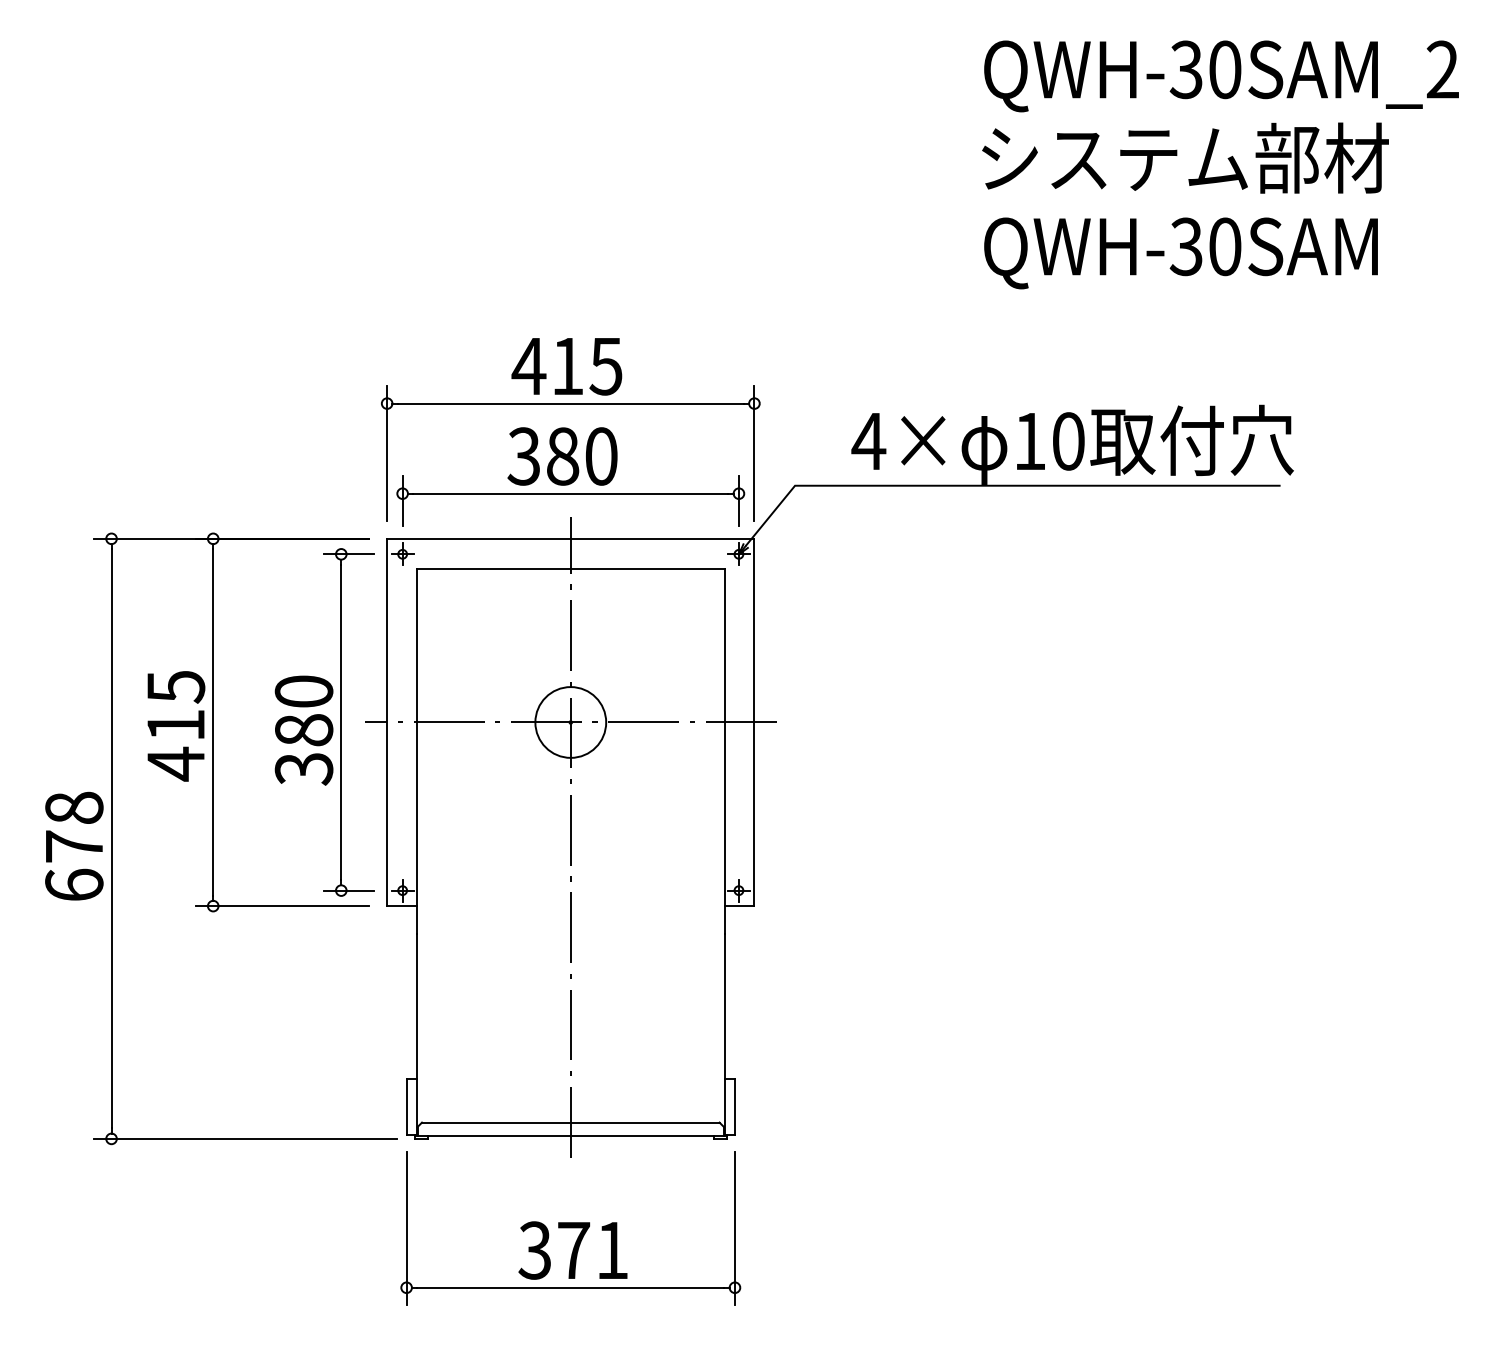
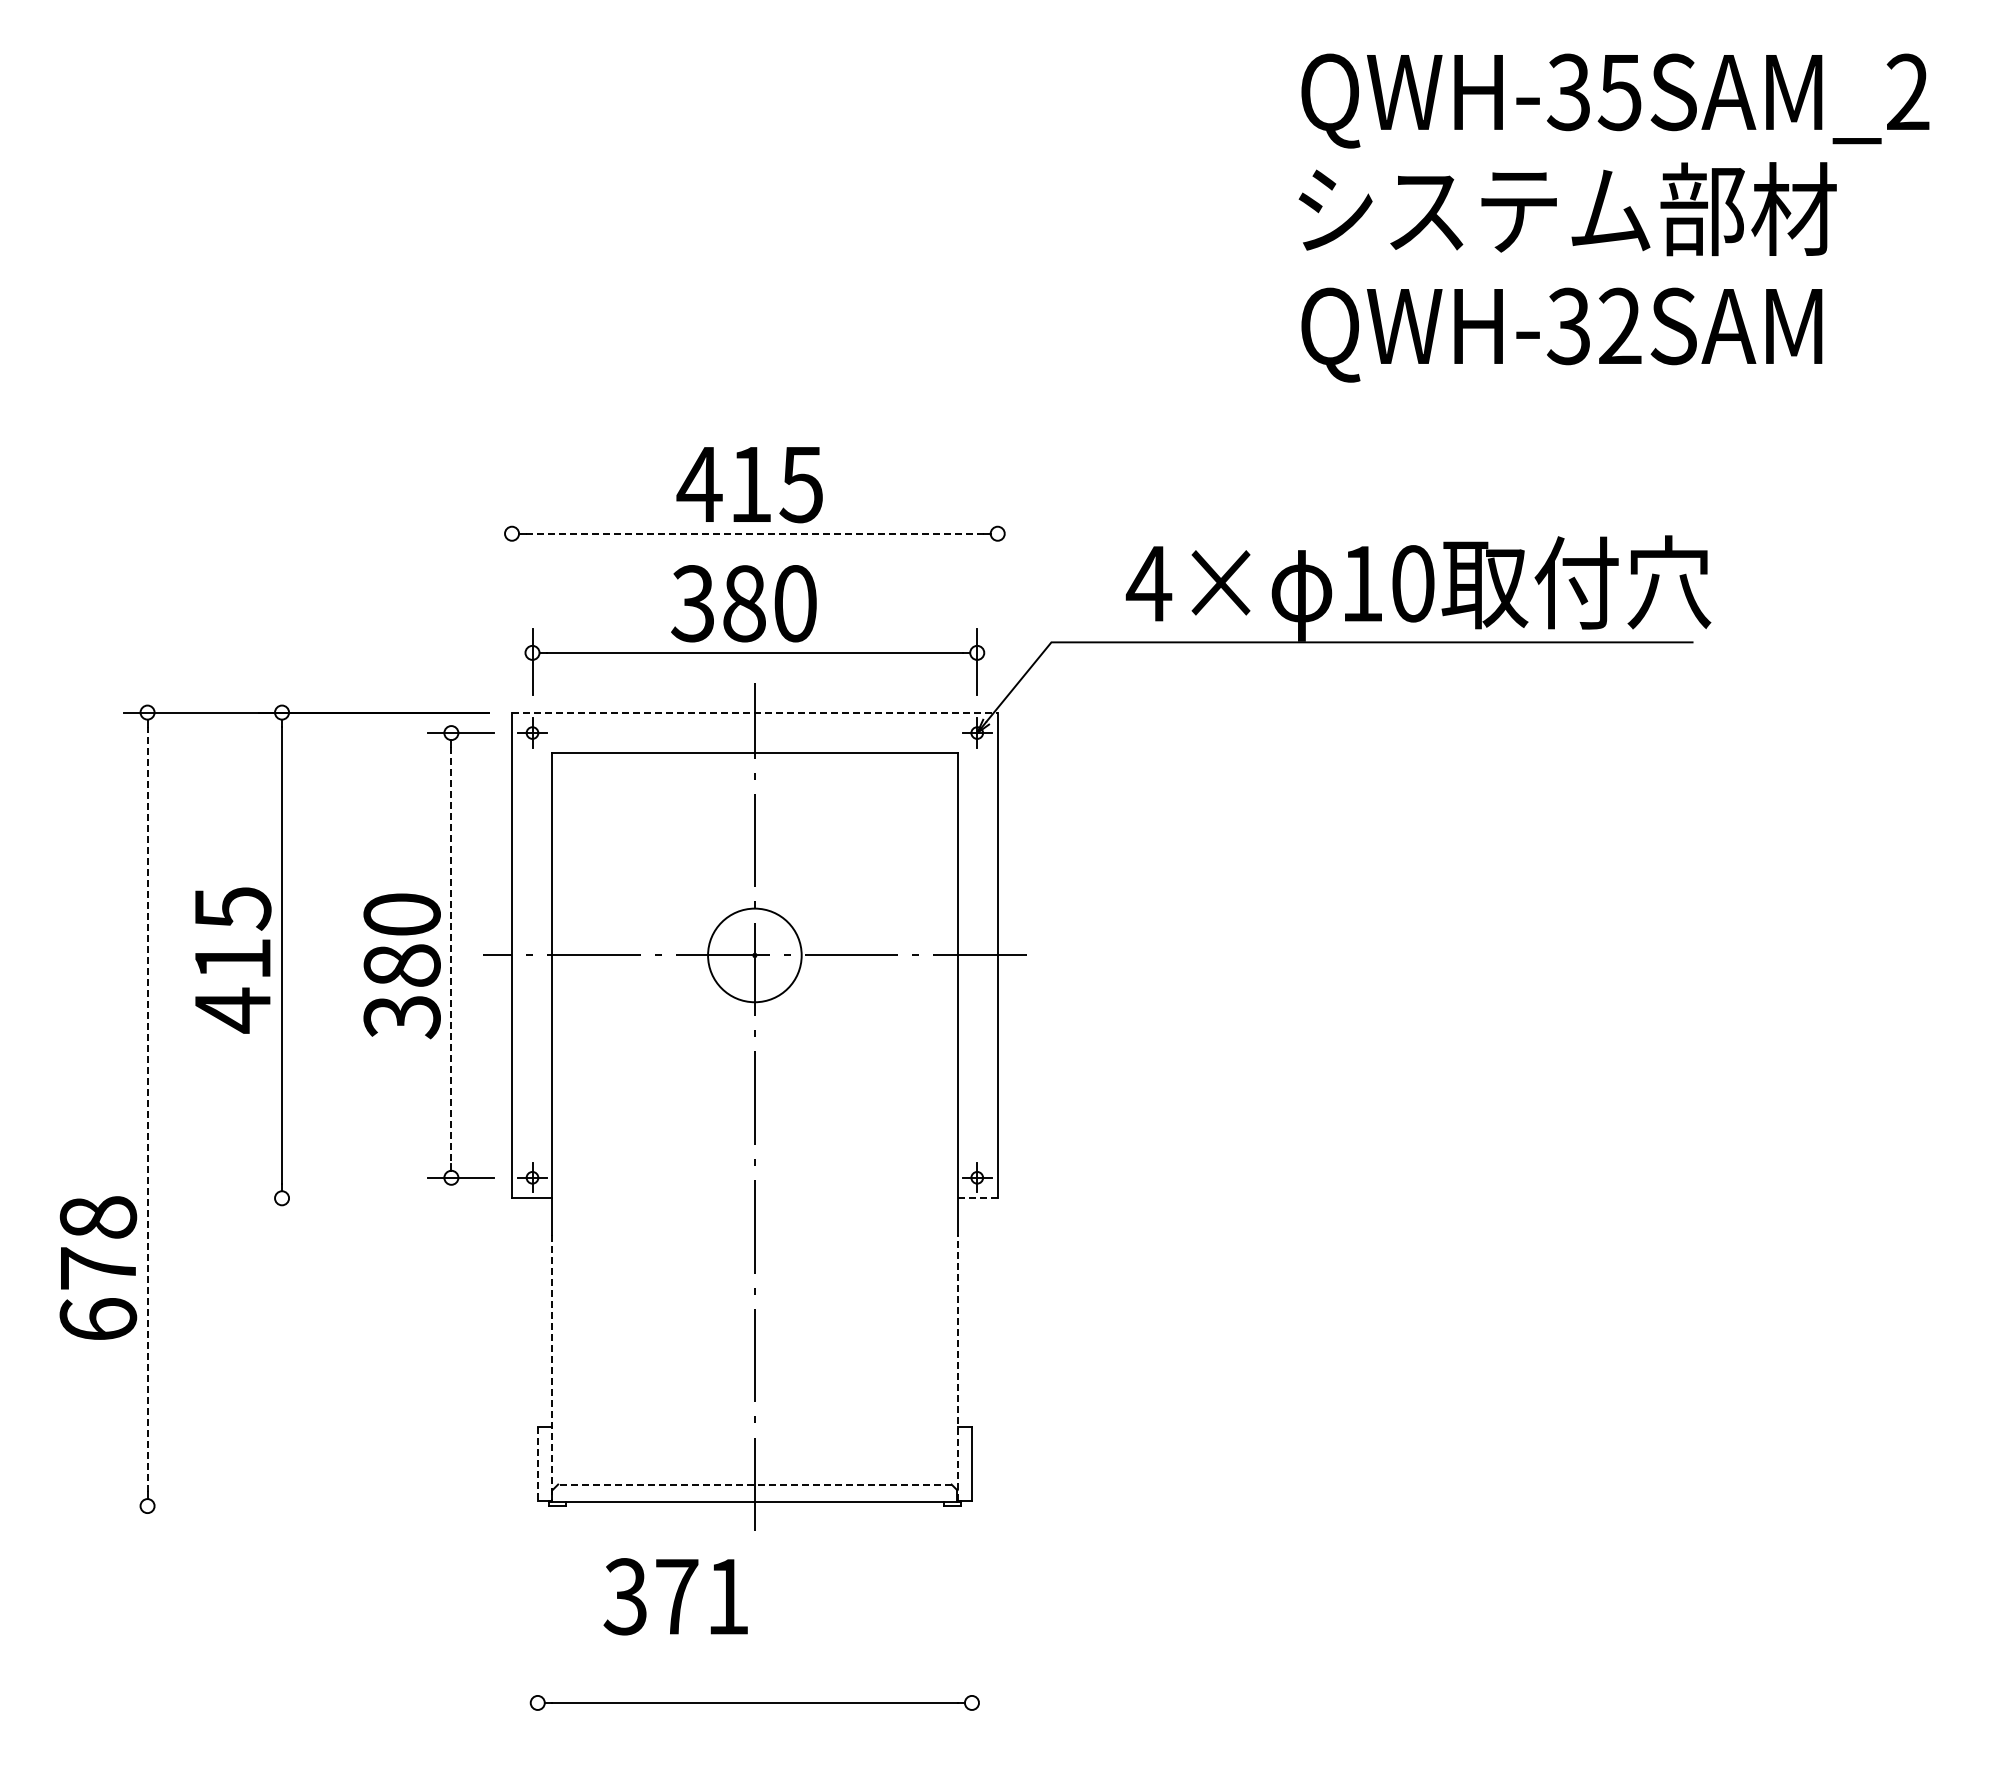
text: (1224, 69) -> (1619, 92), QWH-30SAM_2 -> QWH-35SAM_2
text: (1225, 246) -> (1620, 326), QWH-30SAM -> QWH-32SAM
line: (570, 403) -> (754, 533), solid -> dashed
line: (387, 453) -> (512, 599), removed
line: (754, 453) -> (997, 599), removed
line: (570, 538) -> (754, 712), solid -> dashed
line: (341, 722) -> (451, 955), solid -> dashed
line: (111, 838) -> (147, 1109), solid -> dashed
text: (74, 845) -> (98, 1267), moved
line: (282, 906) -> (373, 1198), removed
line: (739, 906) -> (977, 1198), solid -> dashed
line: (417, 1034) -> (551, 1368), solid -> dashed
line: (724, 1034) -> (958, 1367), solid -> dashed
line: (406, 1107) -> (537, 1464), solid -> dashed
line: (570, 1122) -> (754, 1484), solid -> dashed
line: (245, 1139) -> (324, 1506), removed
line: (406, 1229) -> (537, 1625), removed
line: (734, 1229) -> (971, 1625), removed
text: (572, 1250) -> (675, 1596), moved

